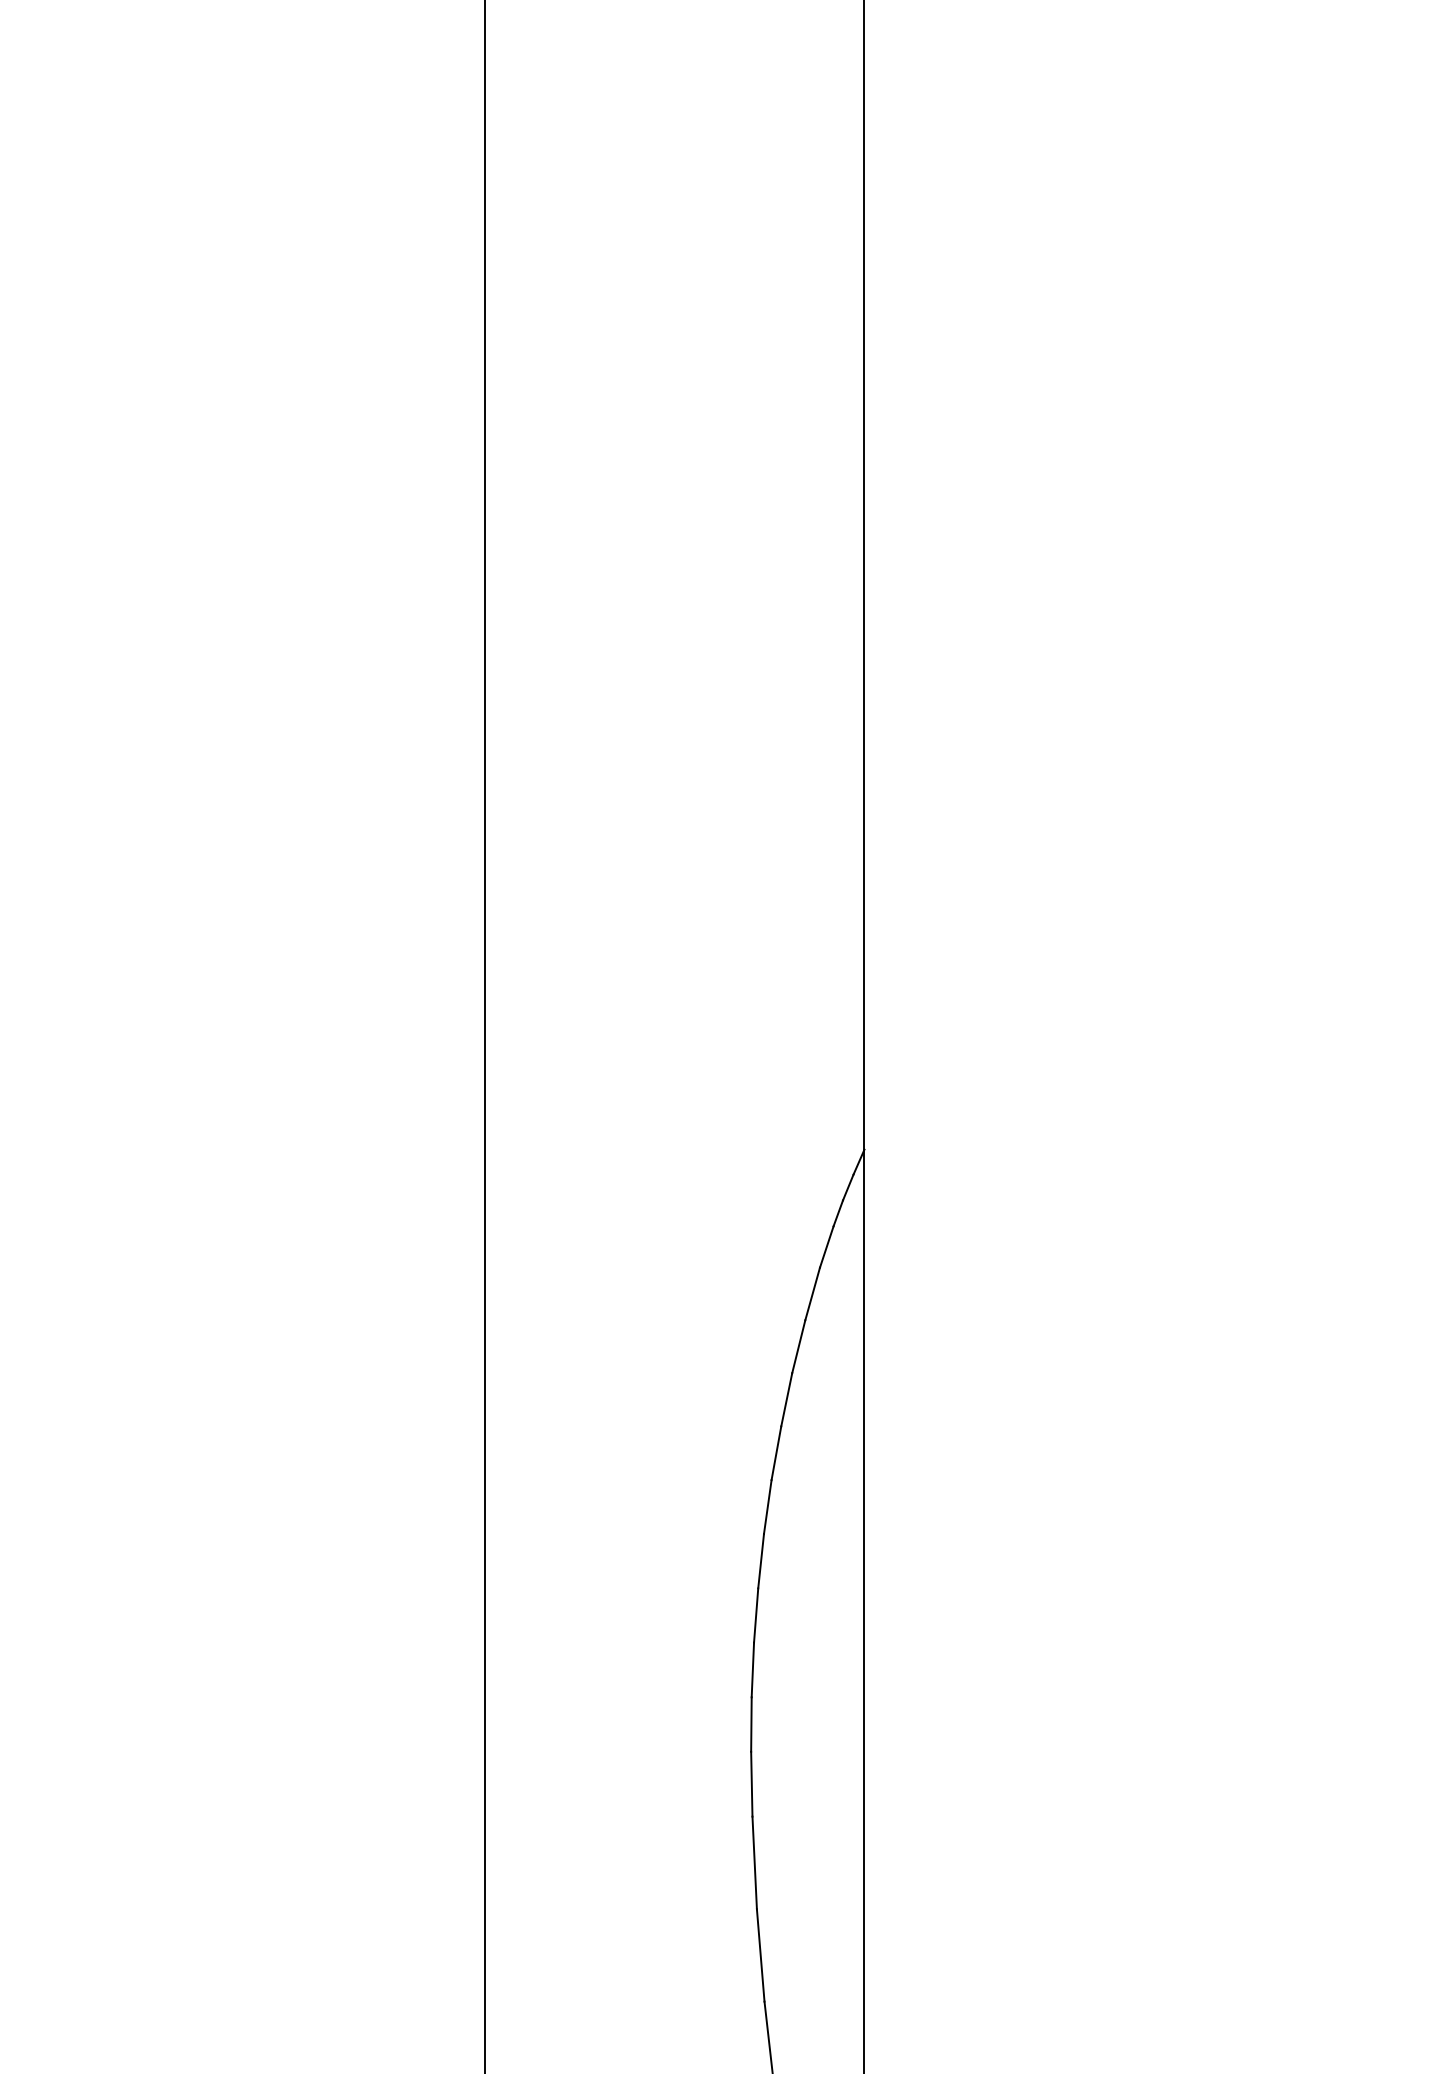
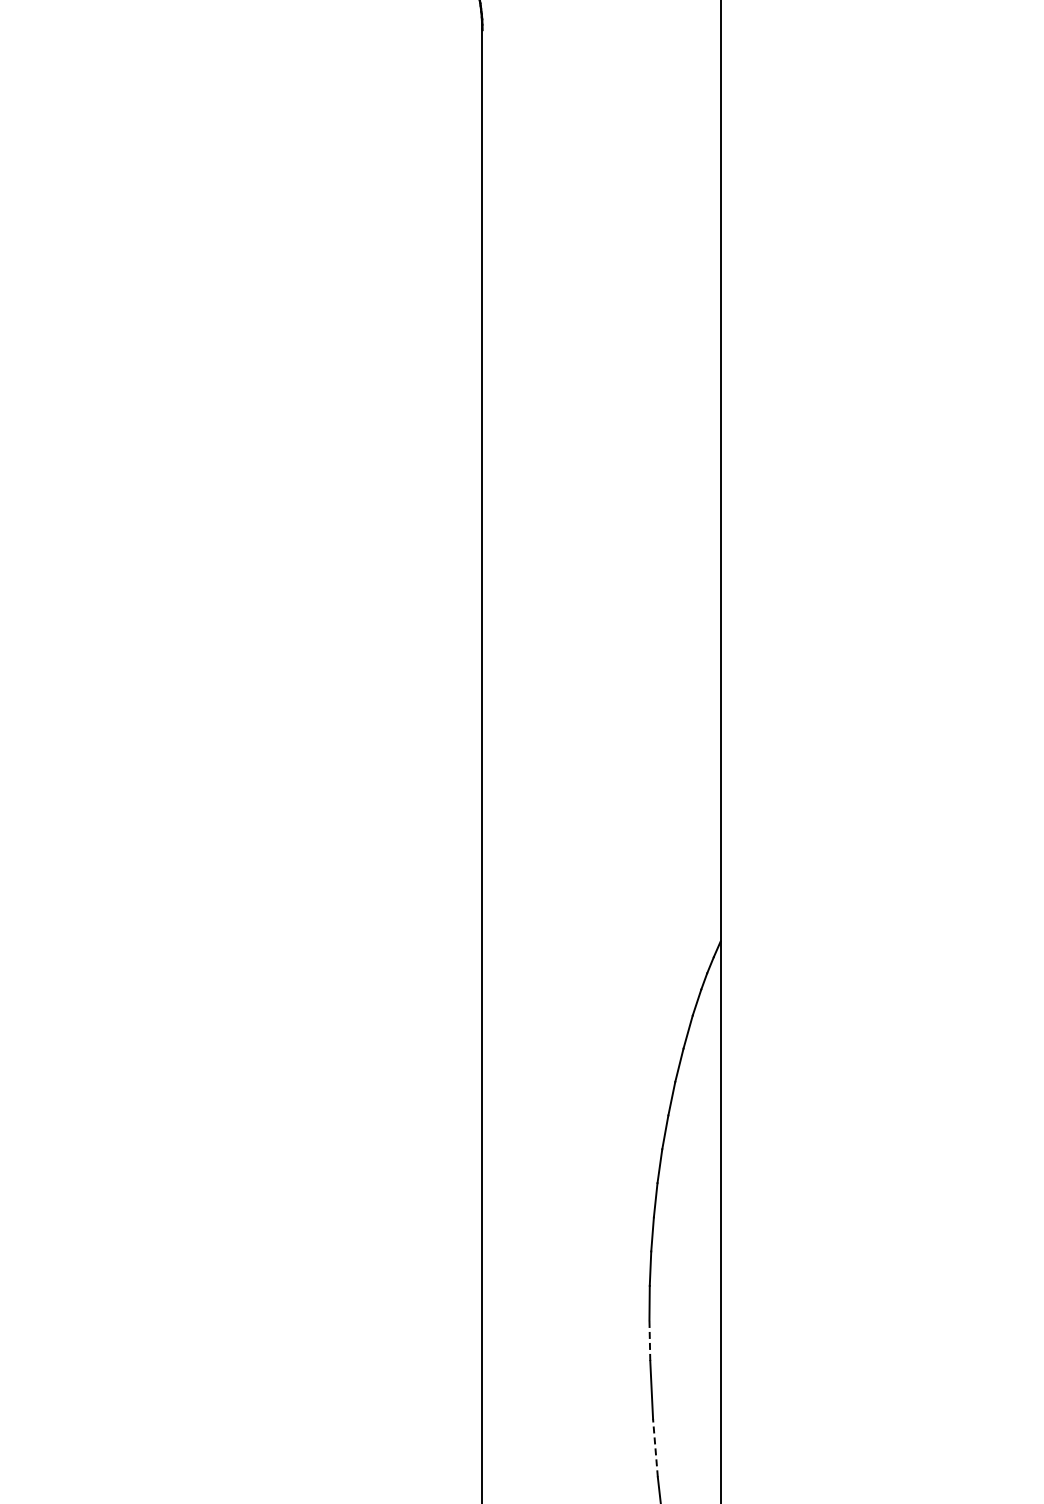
line: (751, 1784) -> (649, 1340), solid -> dashed
line: (760, 1954) -> (655, 1447), solid -> dashed

